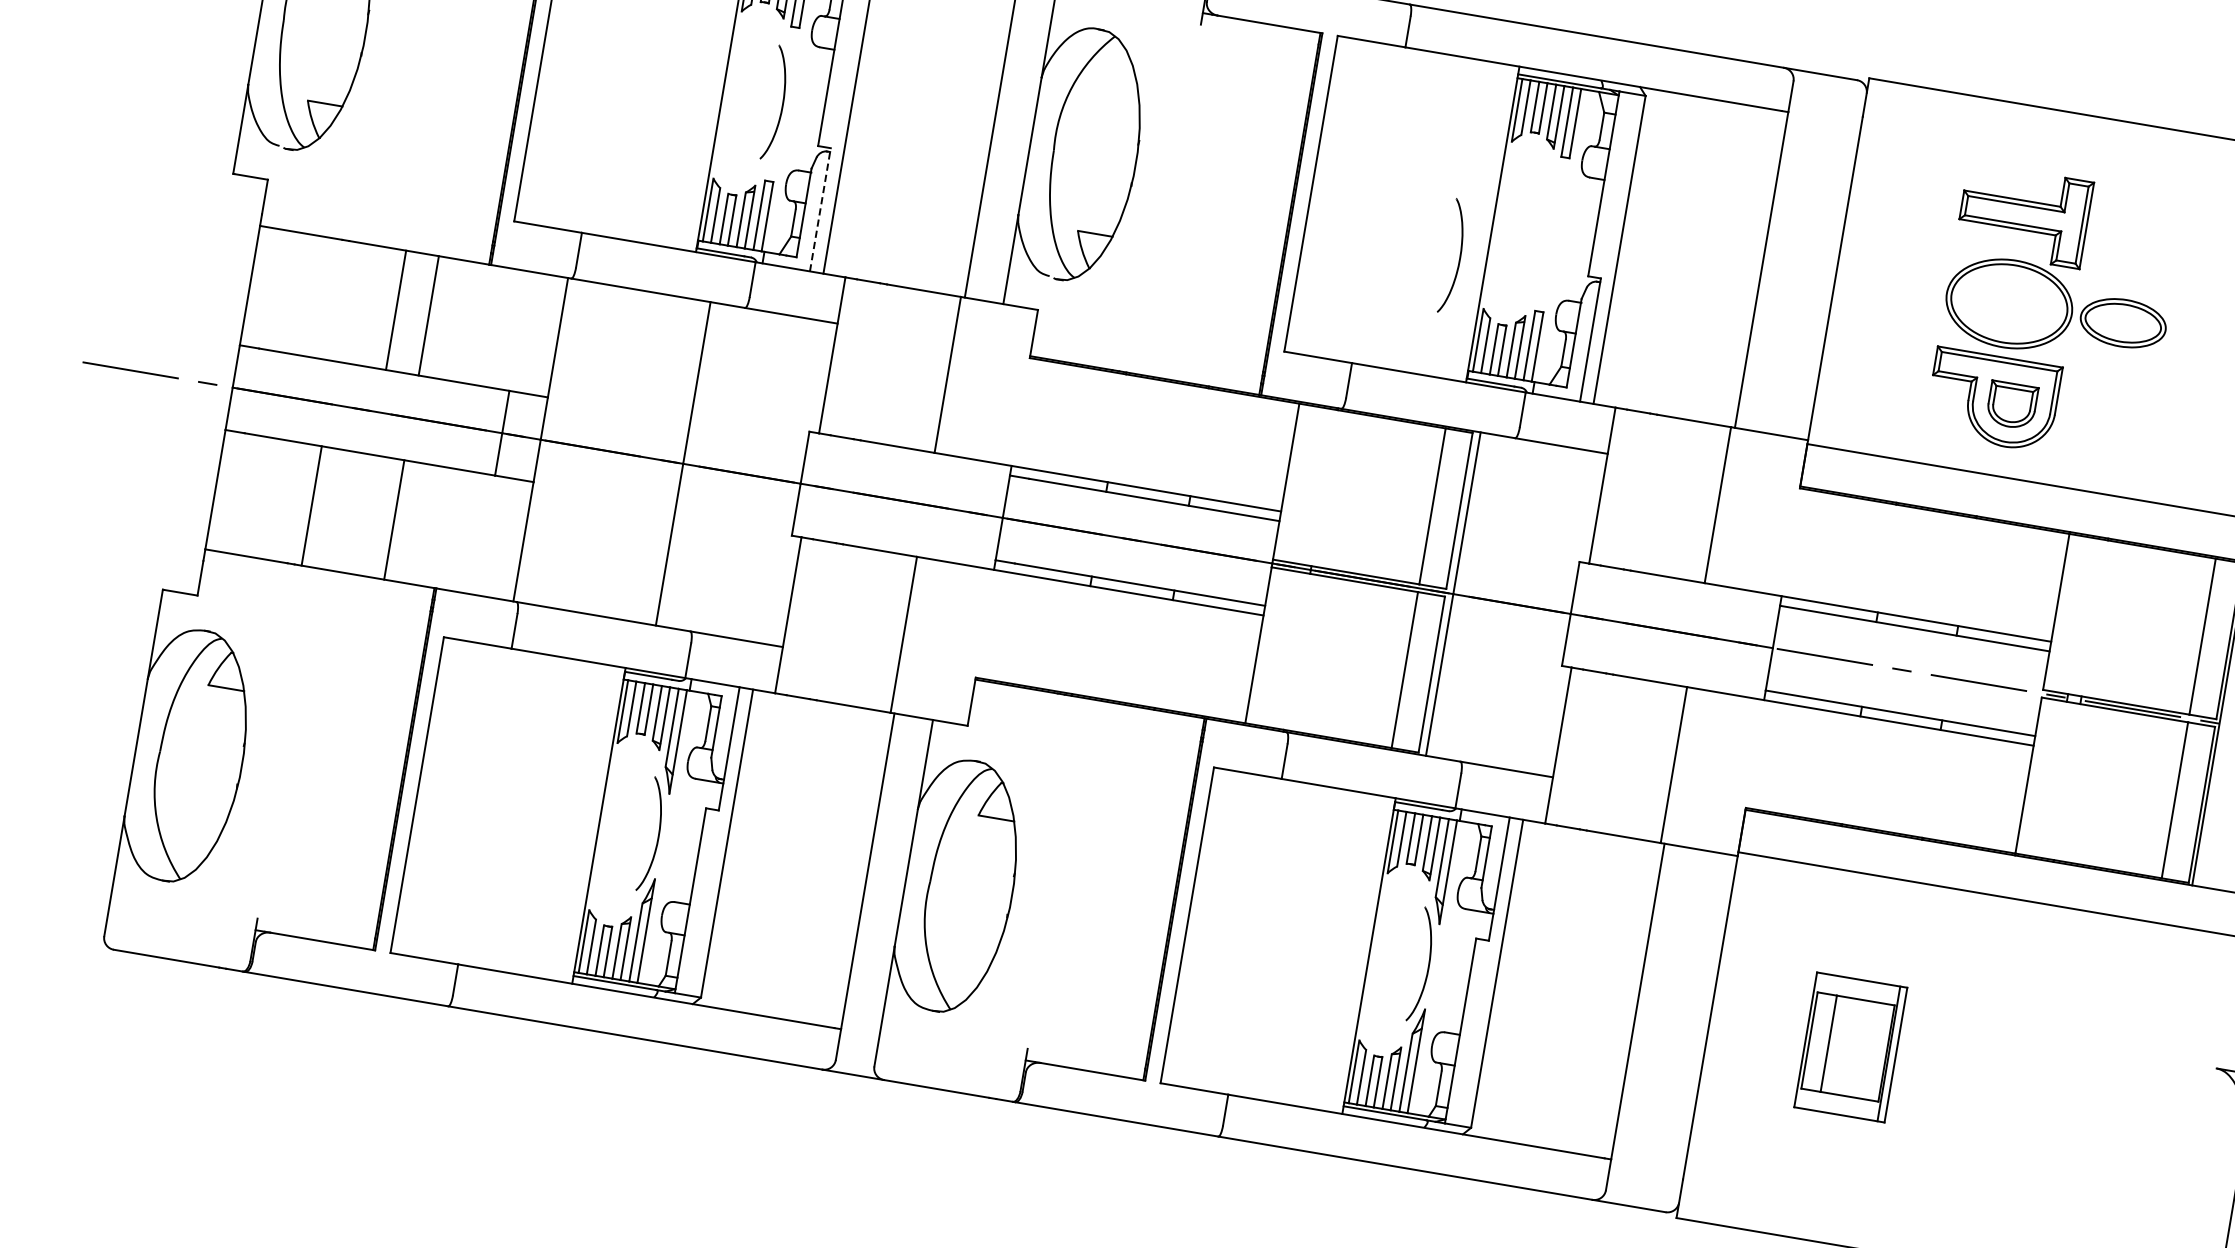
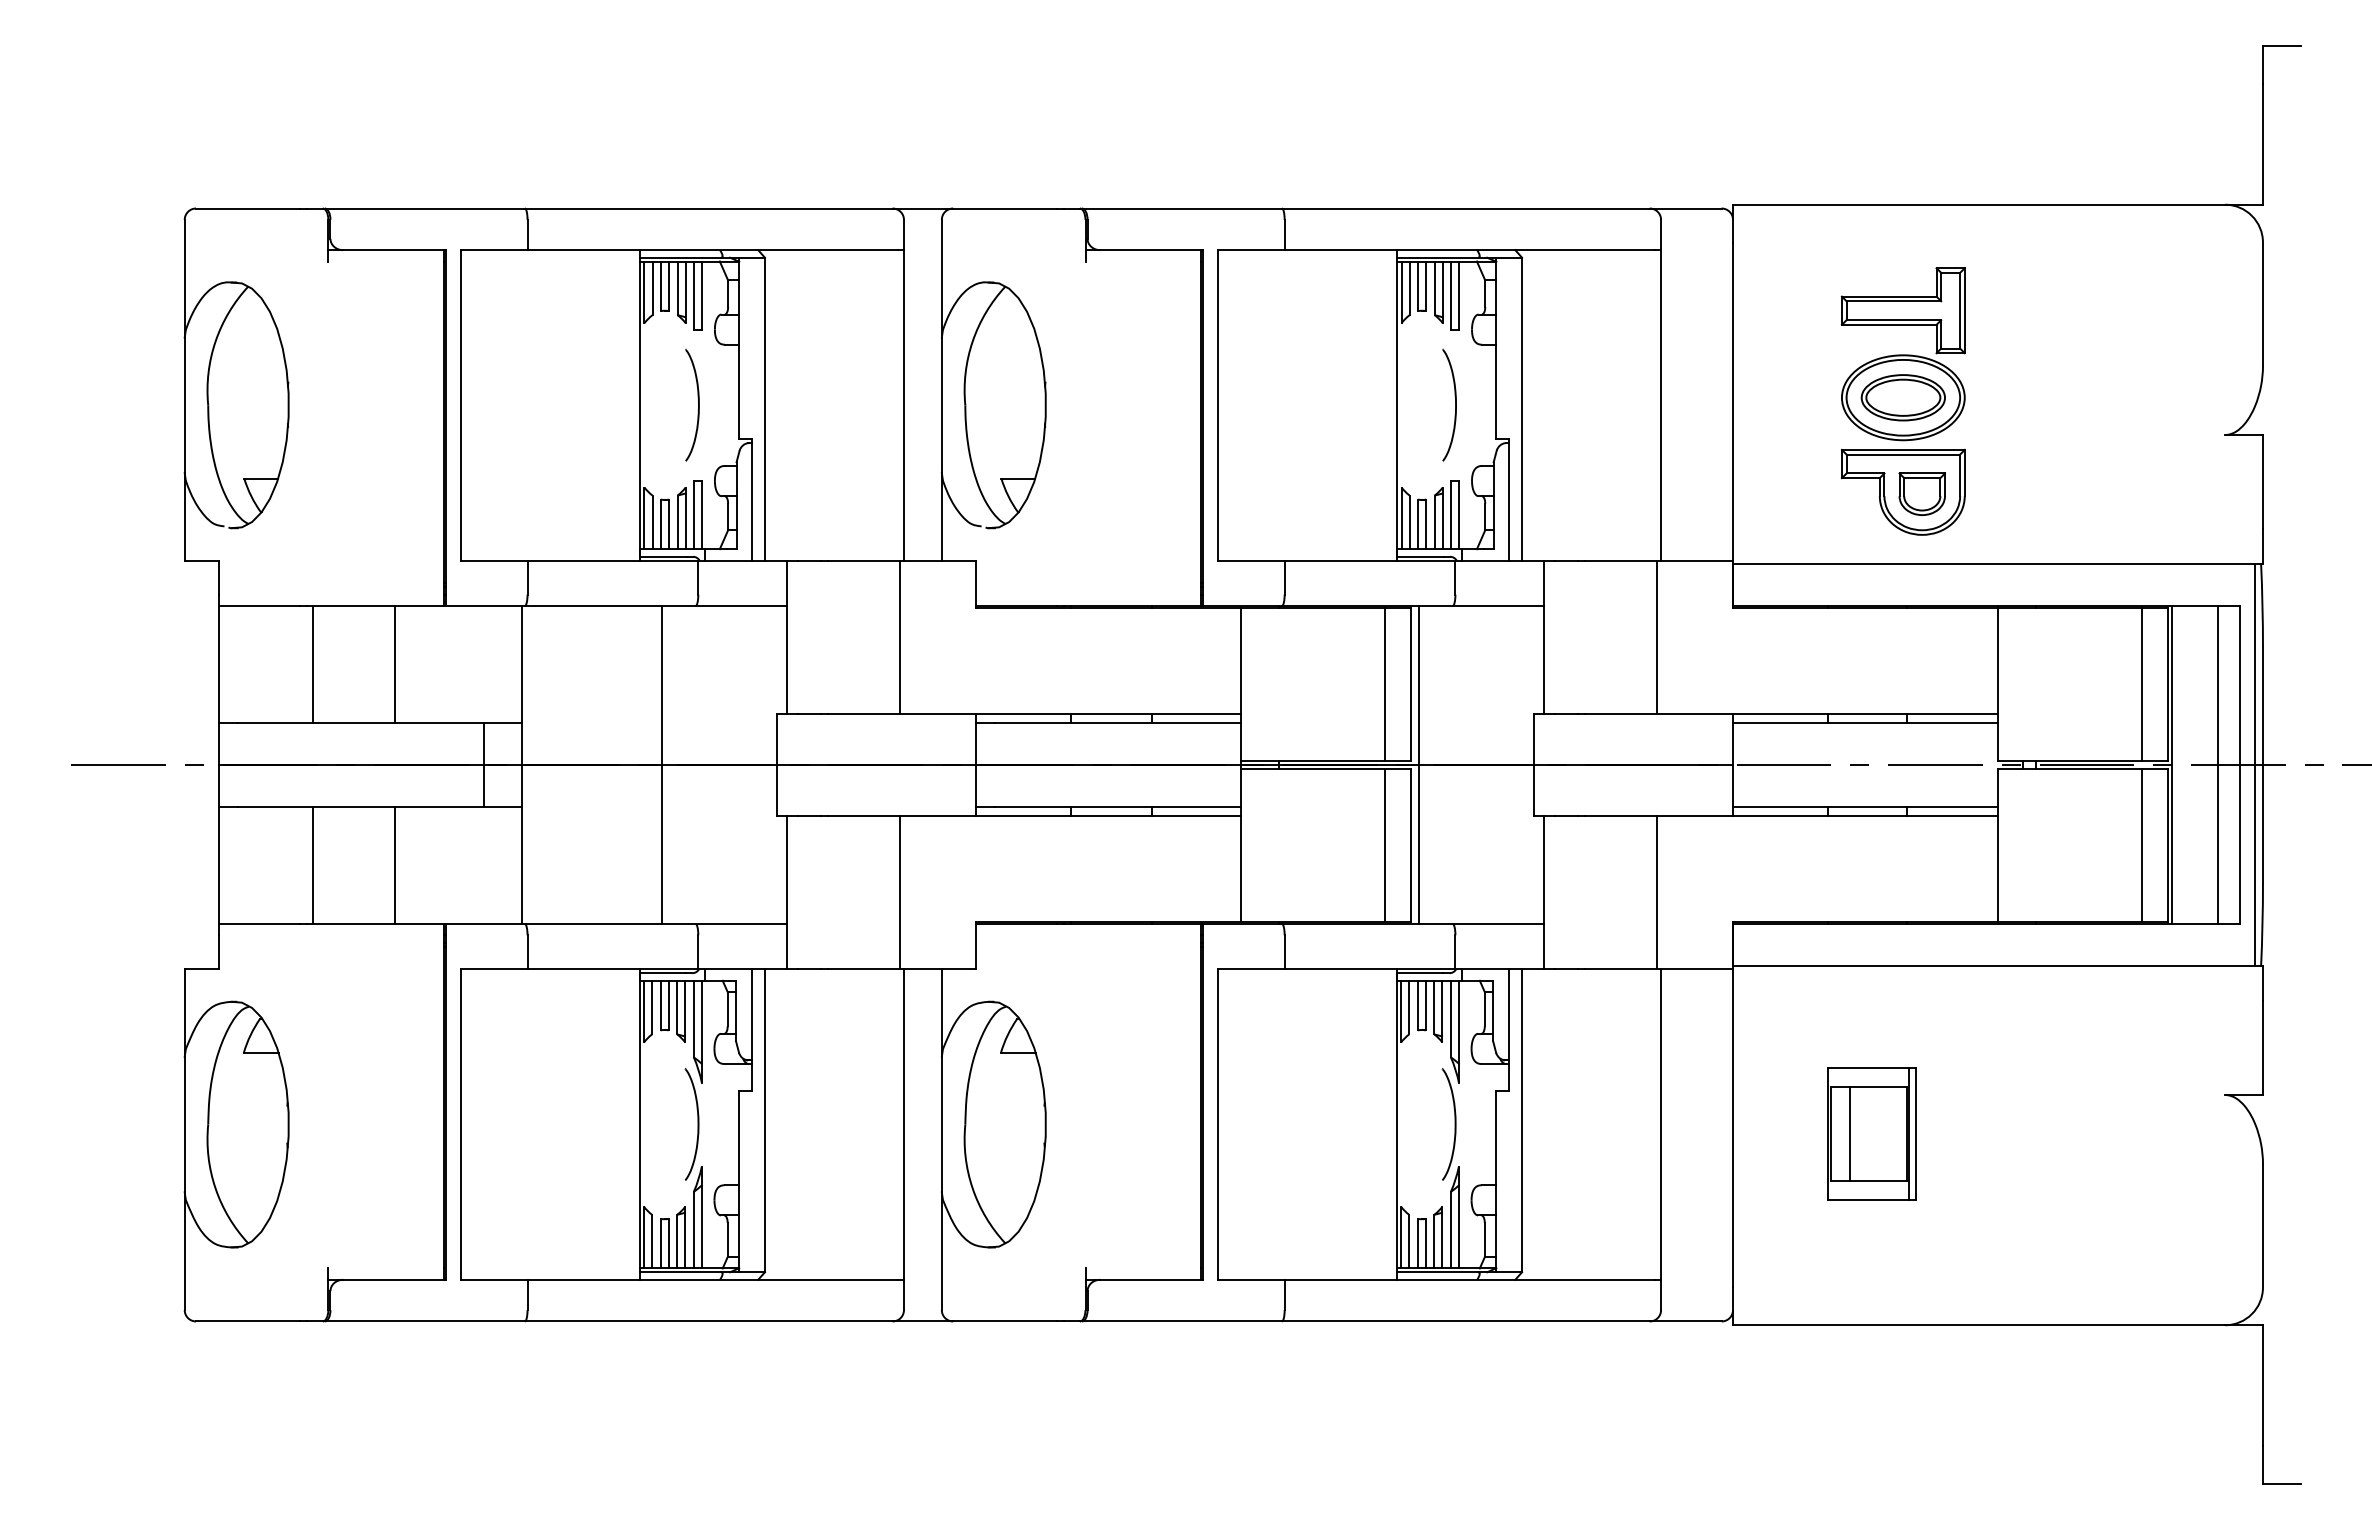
line: (820, 210) -> (751, 500), dashed -> solid
curve: (1459, 256) -> (1455, 404), moved
line: (396, 310) -> (313, 664), moved
part: (2122, 322) -> (1902, 397), moved

